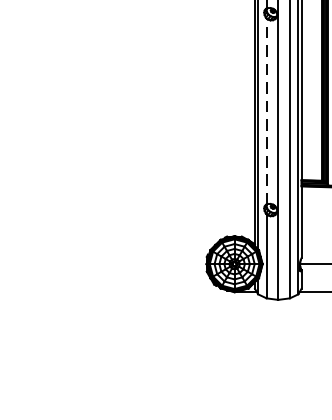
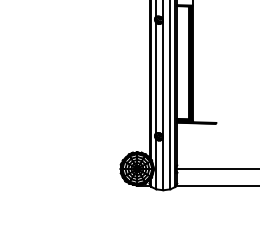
line: (266, 110) -> (156, 77), dashed -> solid

